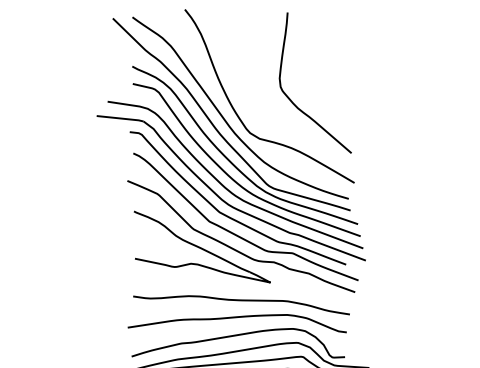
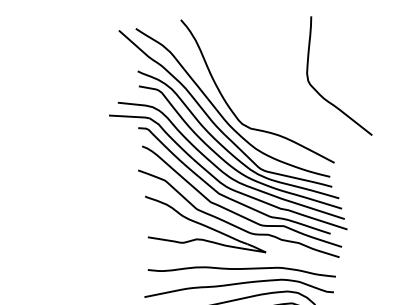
curve: (291, 99) -> (318, 91), moved

